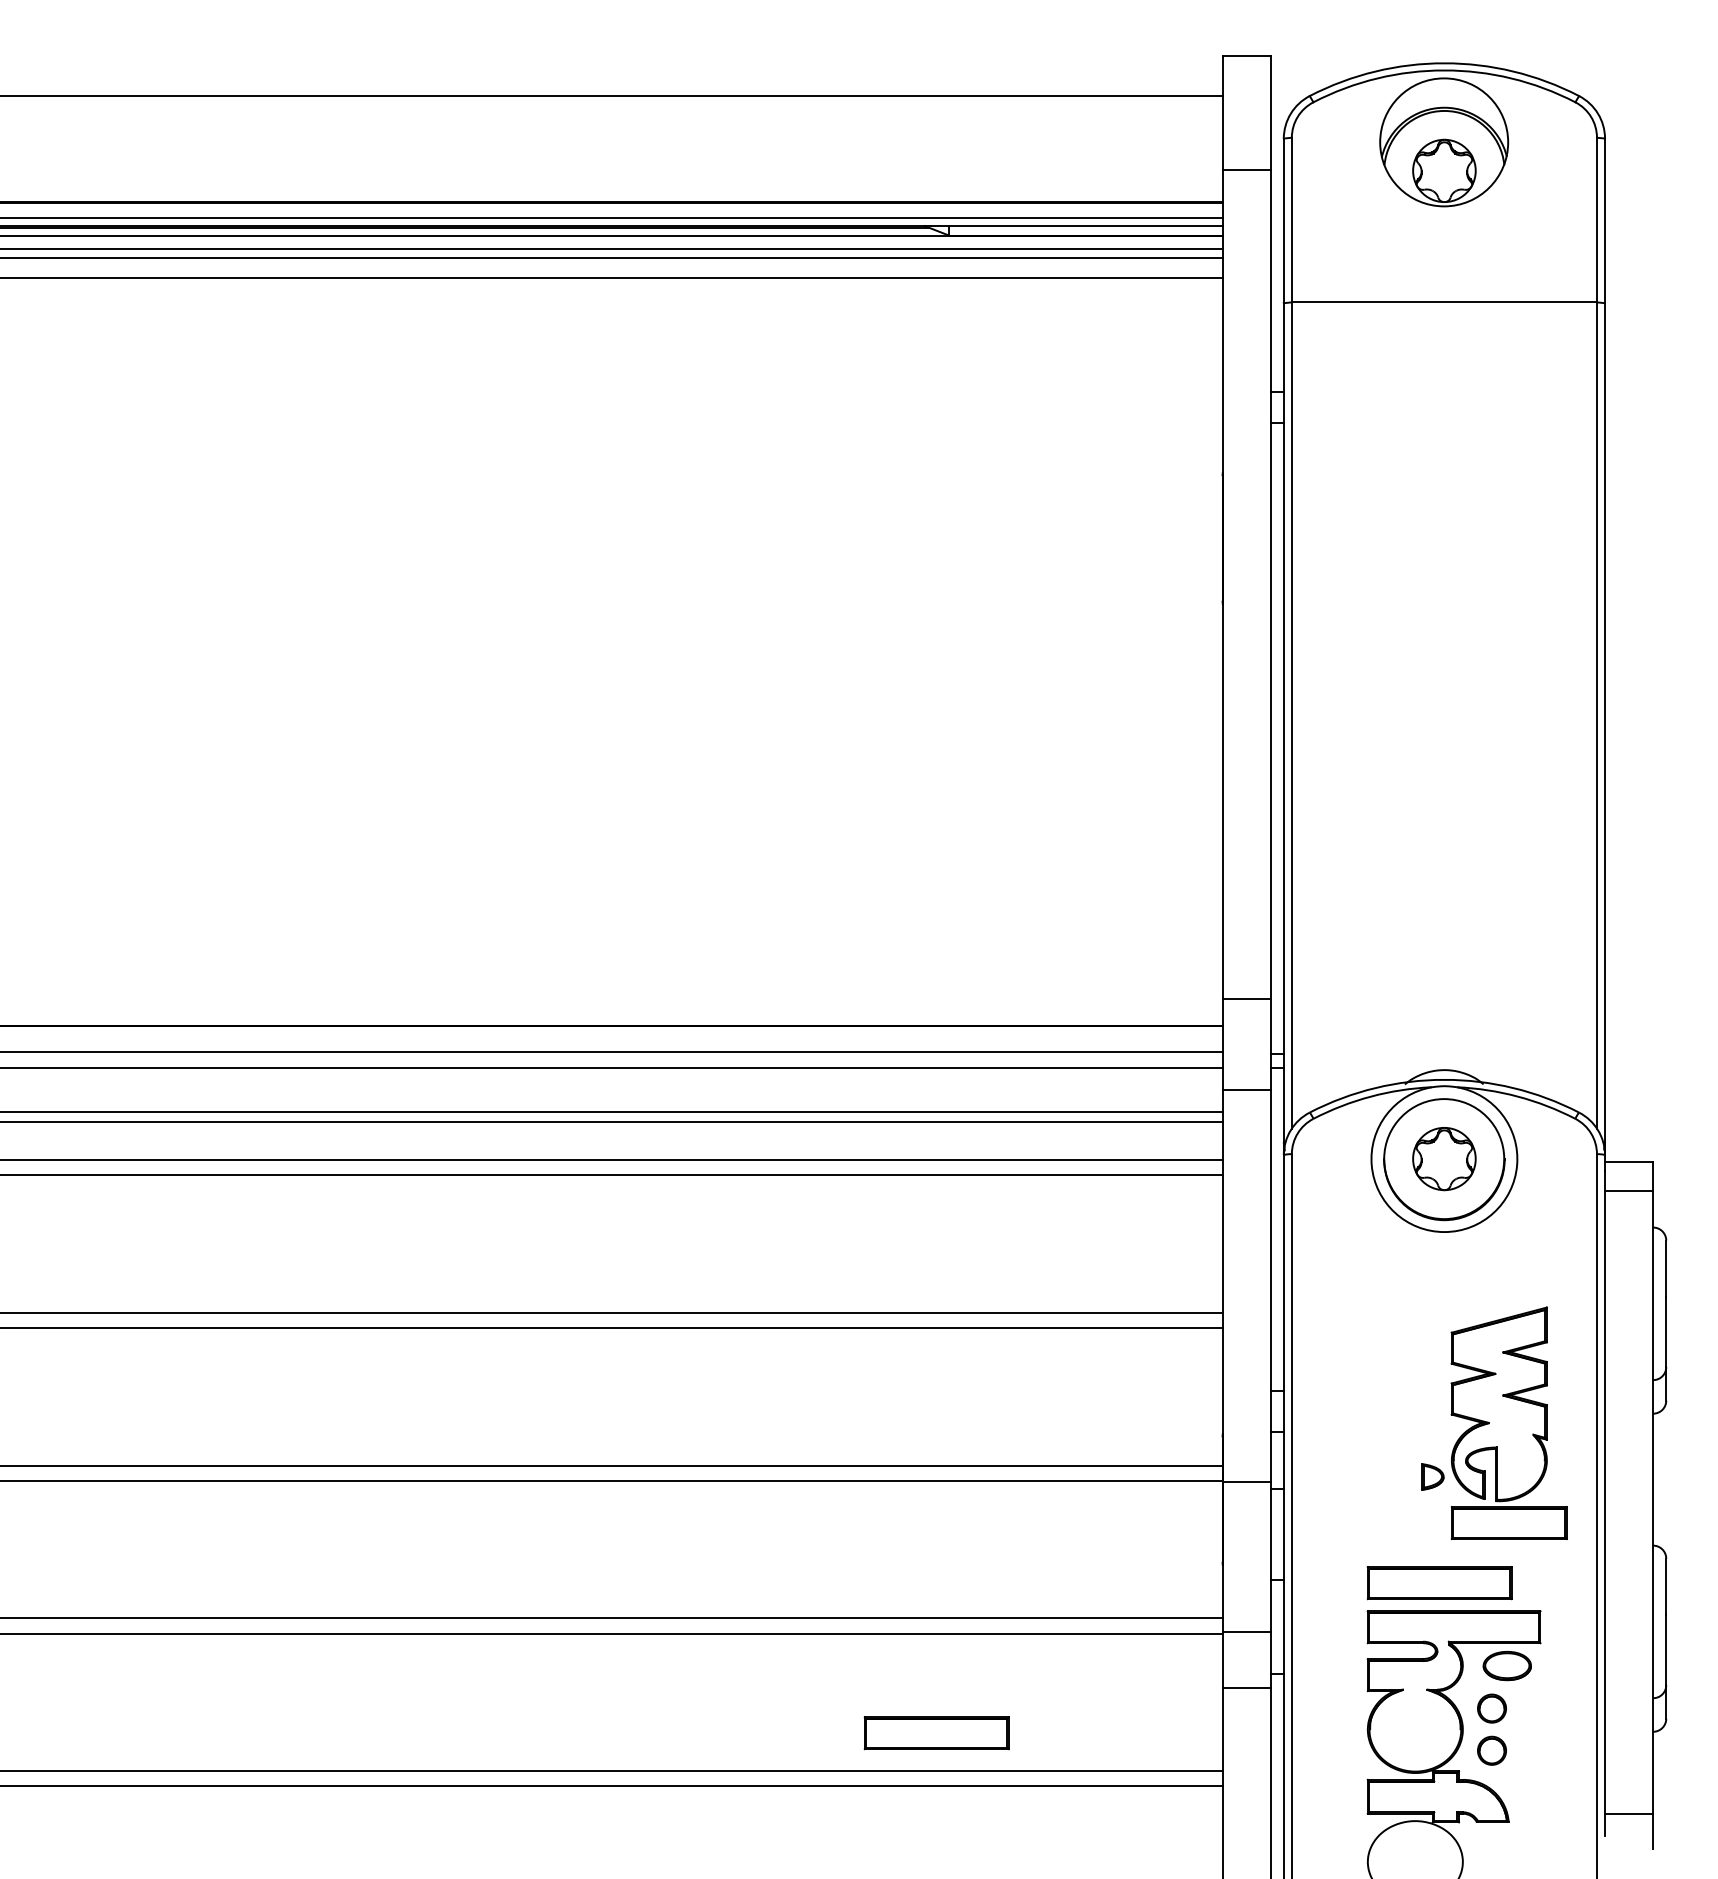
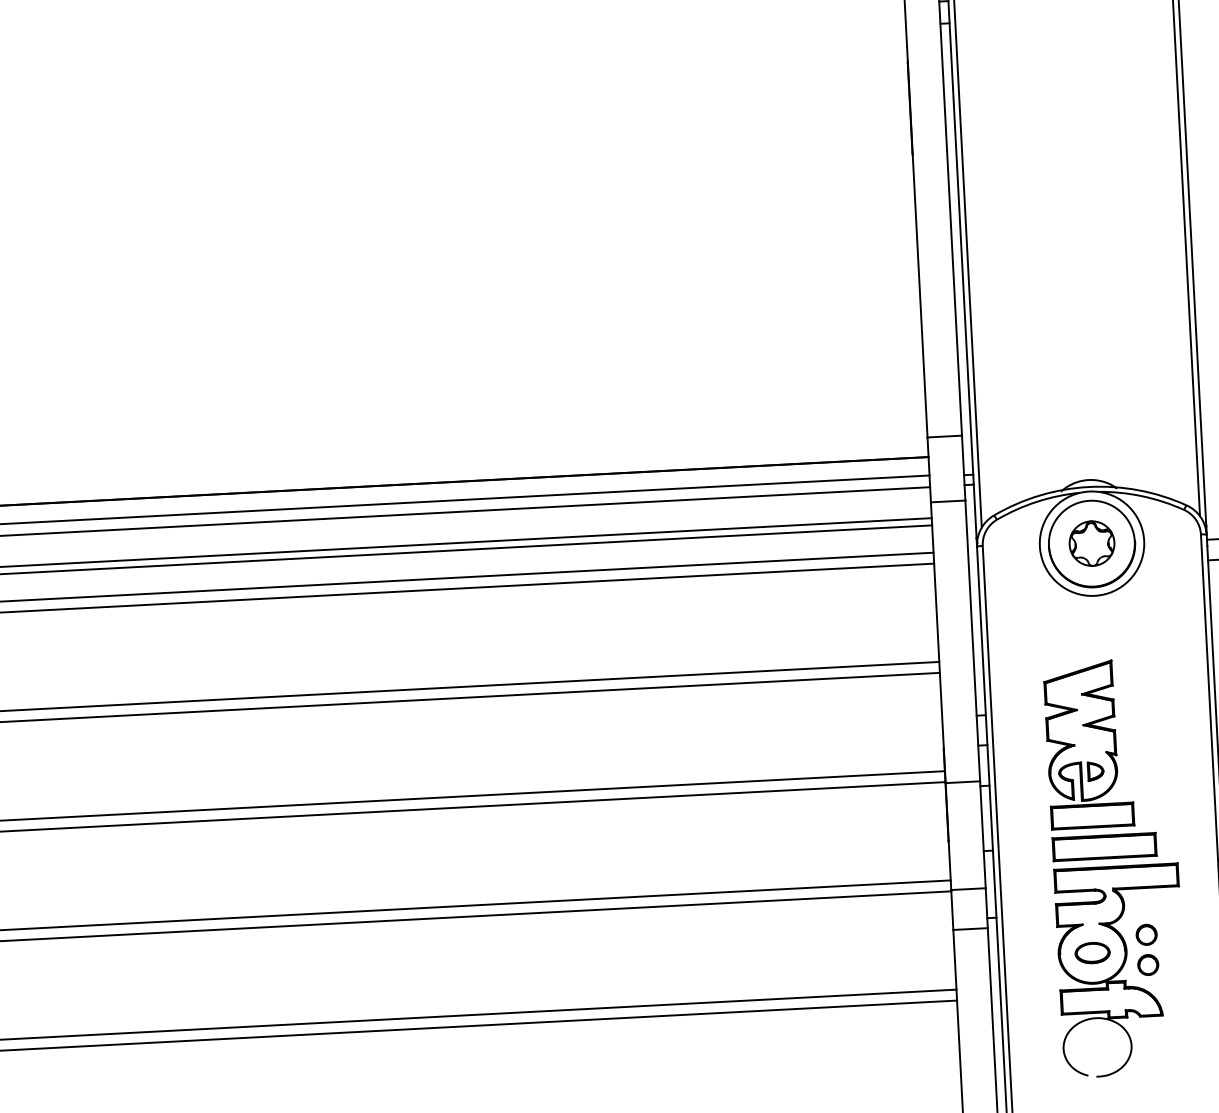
part: (1508, 1422) -> (1088, 744), moved
part: (1506, 1666) -> (1092, 953), moved
part: (936, 1733) -> (750, 973), removed

